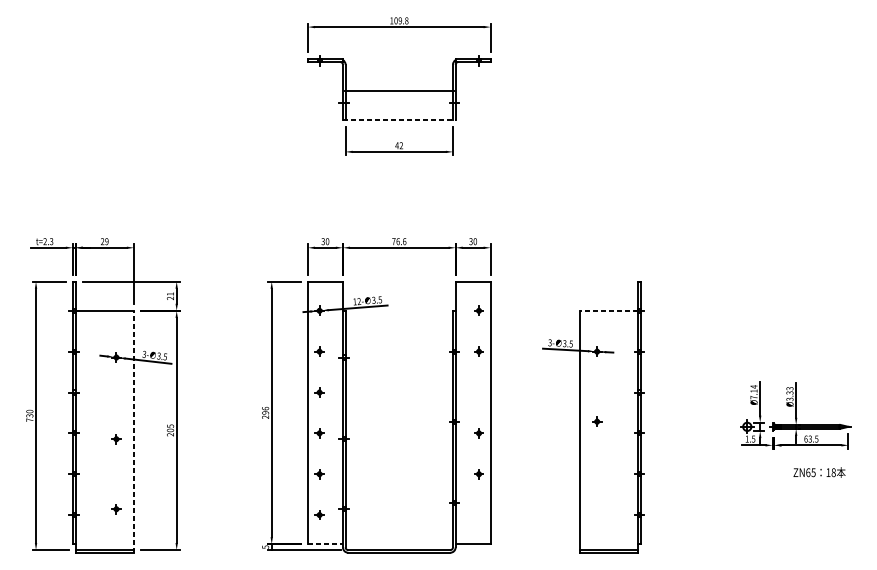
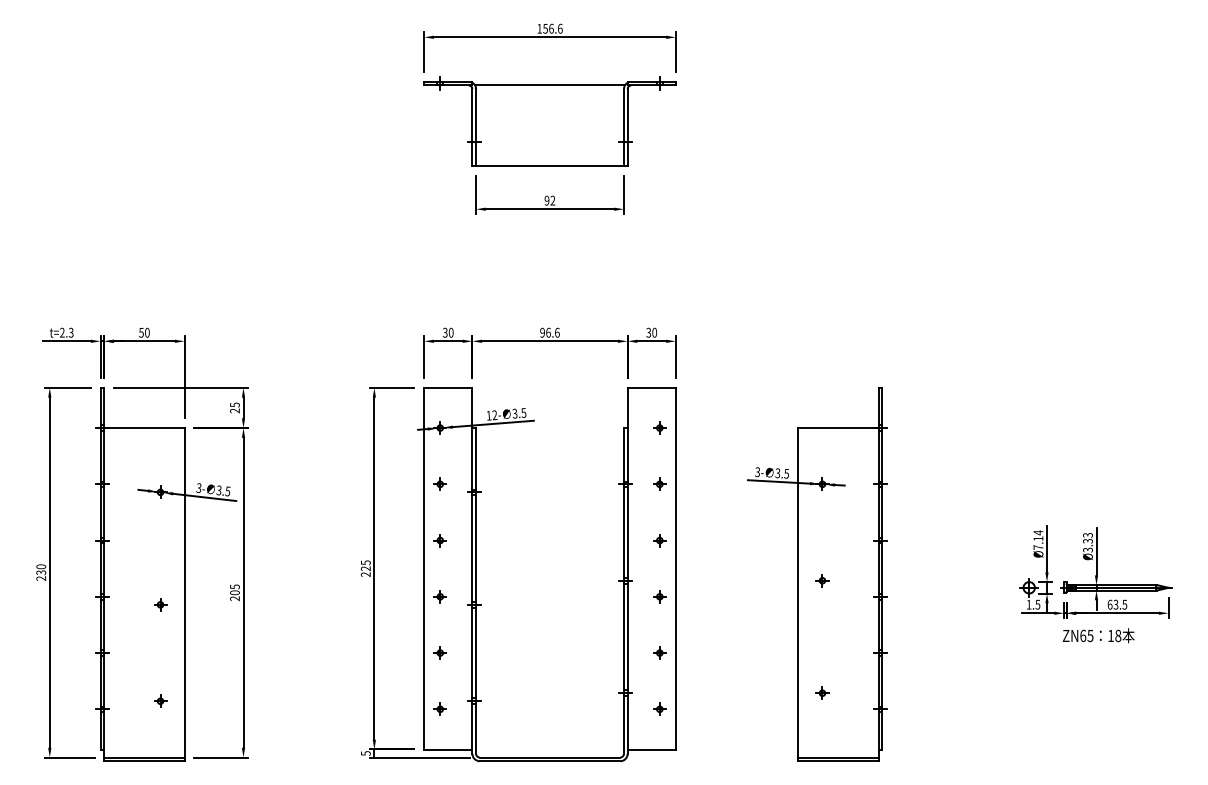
text: (401, 20) -> (552, 28), 109.8 -> 156.6
line: (398, 91) -> (549, 85), moved
line: (399, 120) -> (550, 165), dashed -> solid
text: (396, 145) -> (546, 200), 42 -> 92
text: (104, 241) -> (144, 332), 29 -> 50
text: (393, 241) -> (542, 332), 76.6 -> 96.6
text: (170, 293) -> (234, 404), 21 -> 25
line: (608, 311) -> (838, 428), dashed -> solid
part: (478, 392) -> (659, 540), added
text: (265, 410) -> (365, 565), 296 -> 225
text: (30, 420) -> (41, 578), 730 -> 230
line: (133, 431) -> (184, 594), dashed -> solid
text: (819, 472) -> (1098, 635), moved
part: (597, 502) -> (822, 692), added
part: (478, 514) -> (659, 708), added
line: (325, 544) -> (448, 749), dashed -> solid

